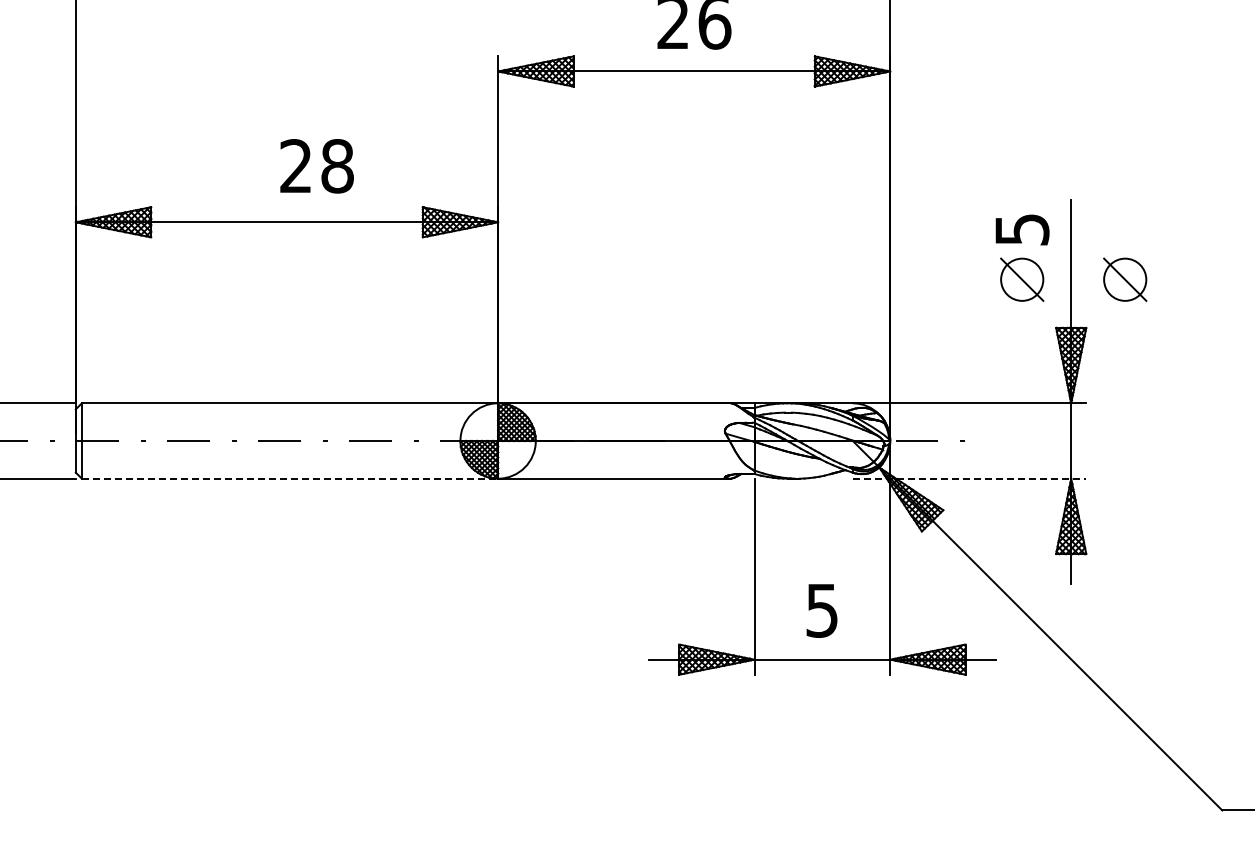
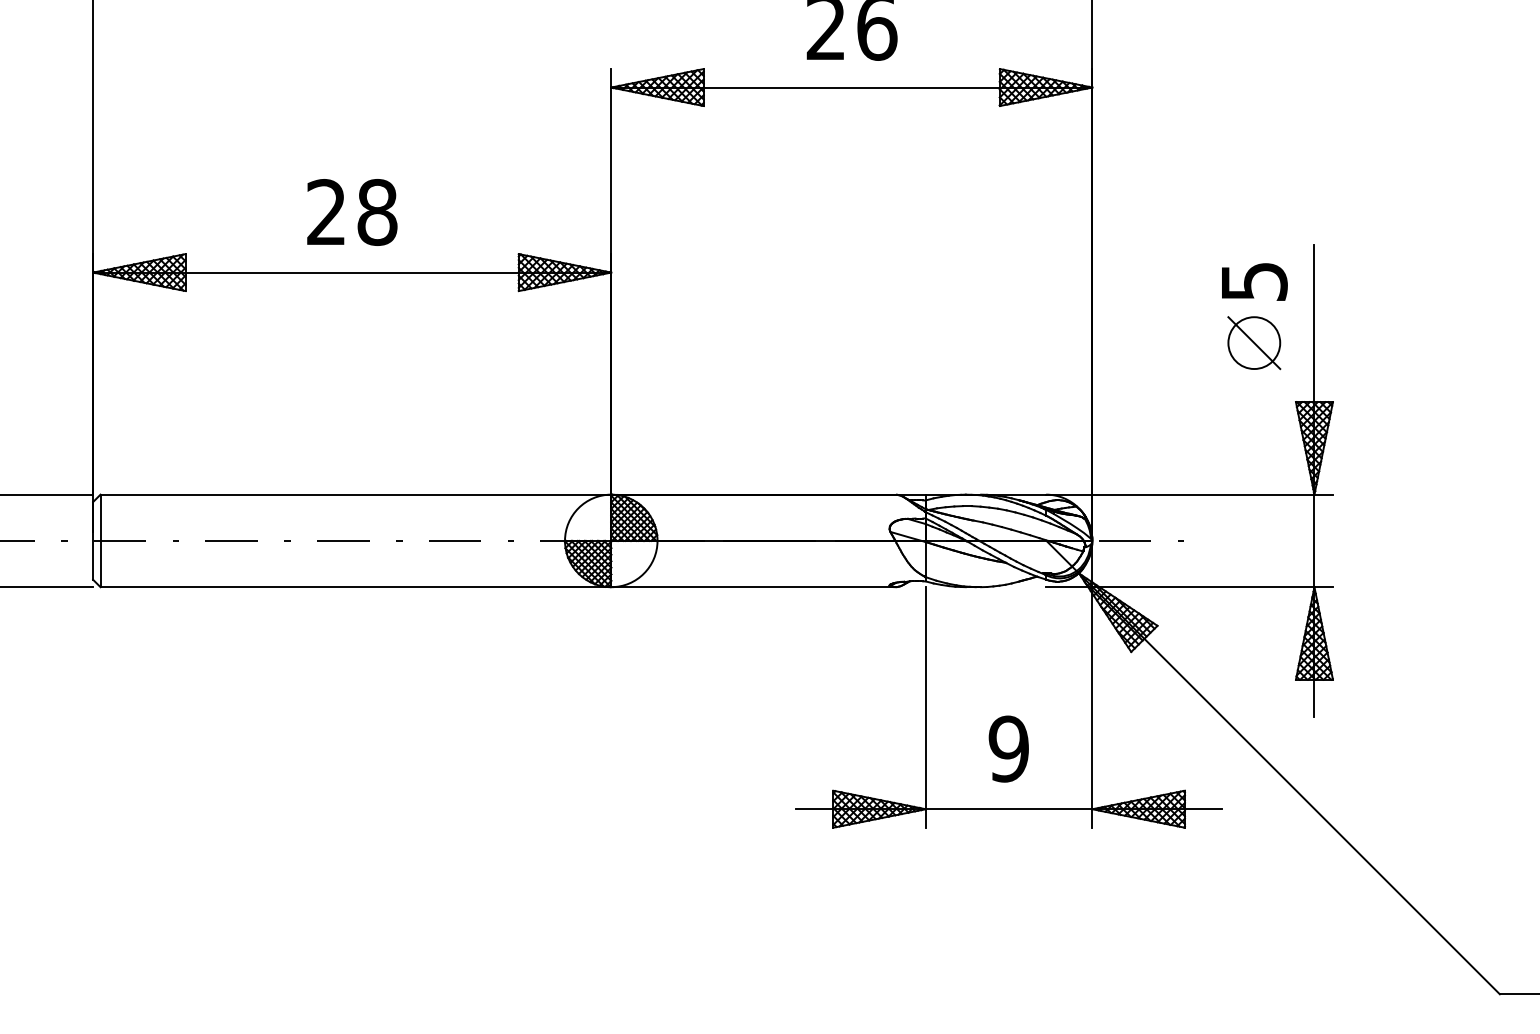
text: (316, 166) -> (351, 212), moved
part: (1125, 279) -> (1381, 342), removed
line: (290, 478) -> (356, 586), dashed -> solid
line: (969, 478) -> (1189, 586), dashed -> solid
text: (821, 610) -> (1008, 748), 5 -> 9

